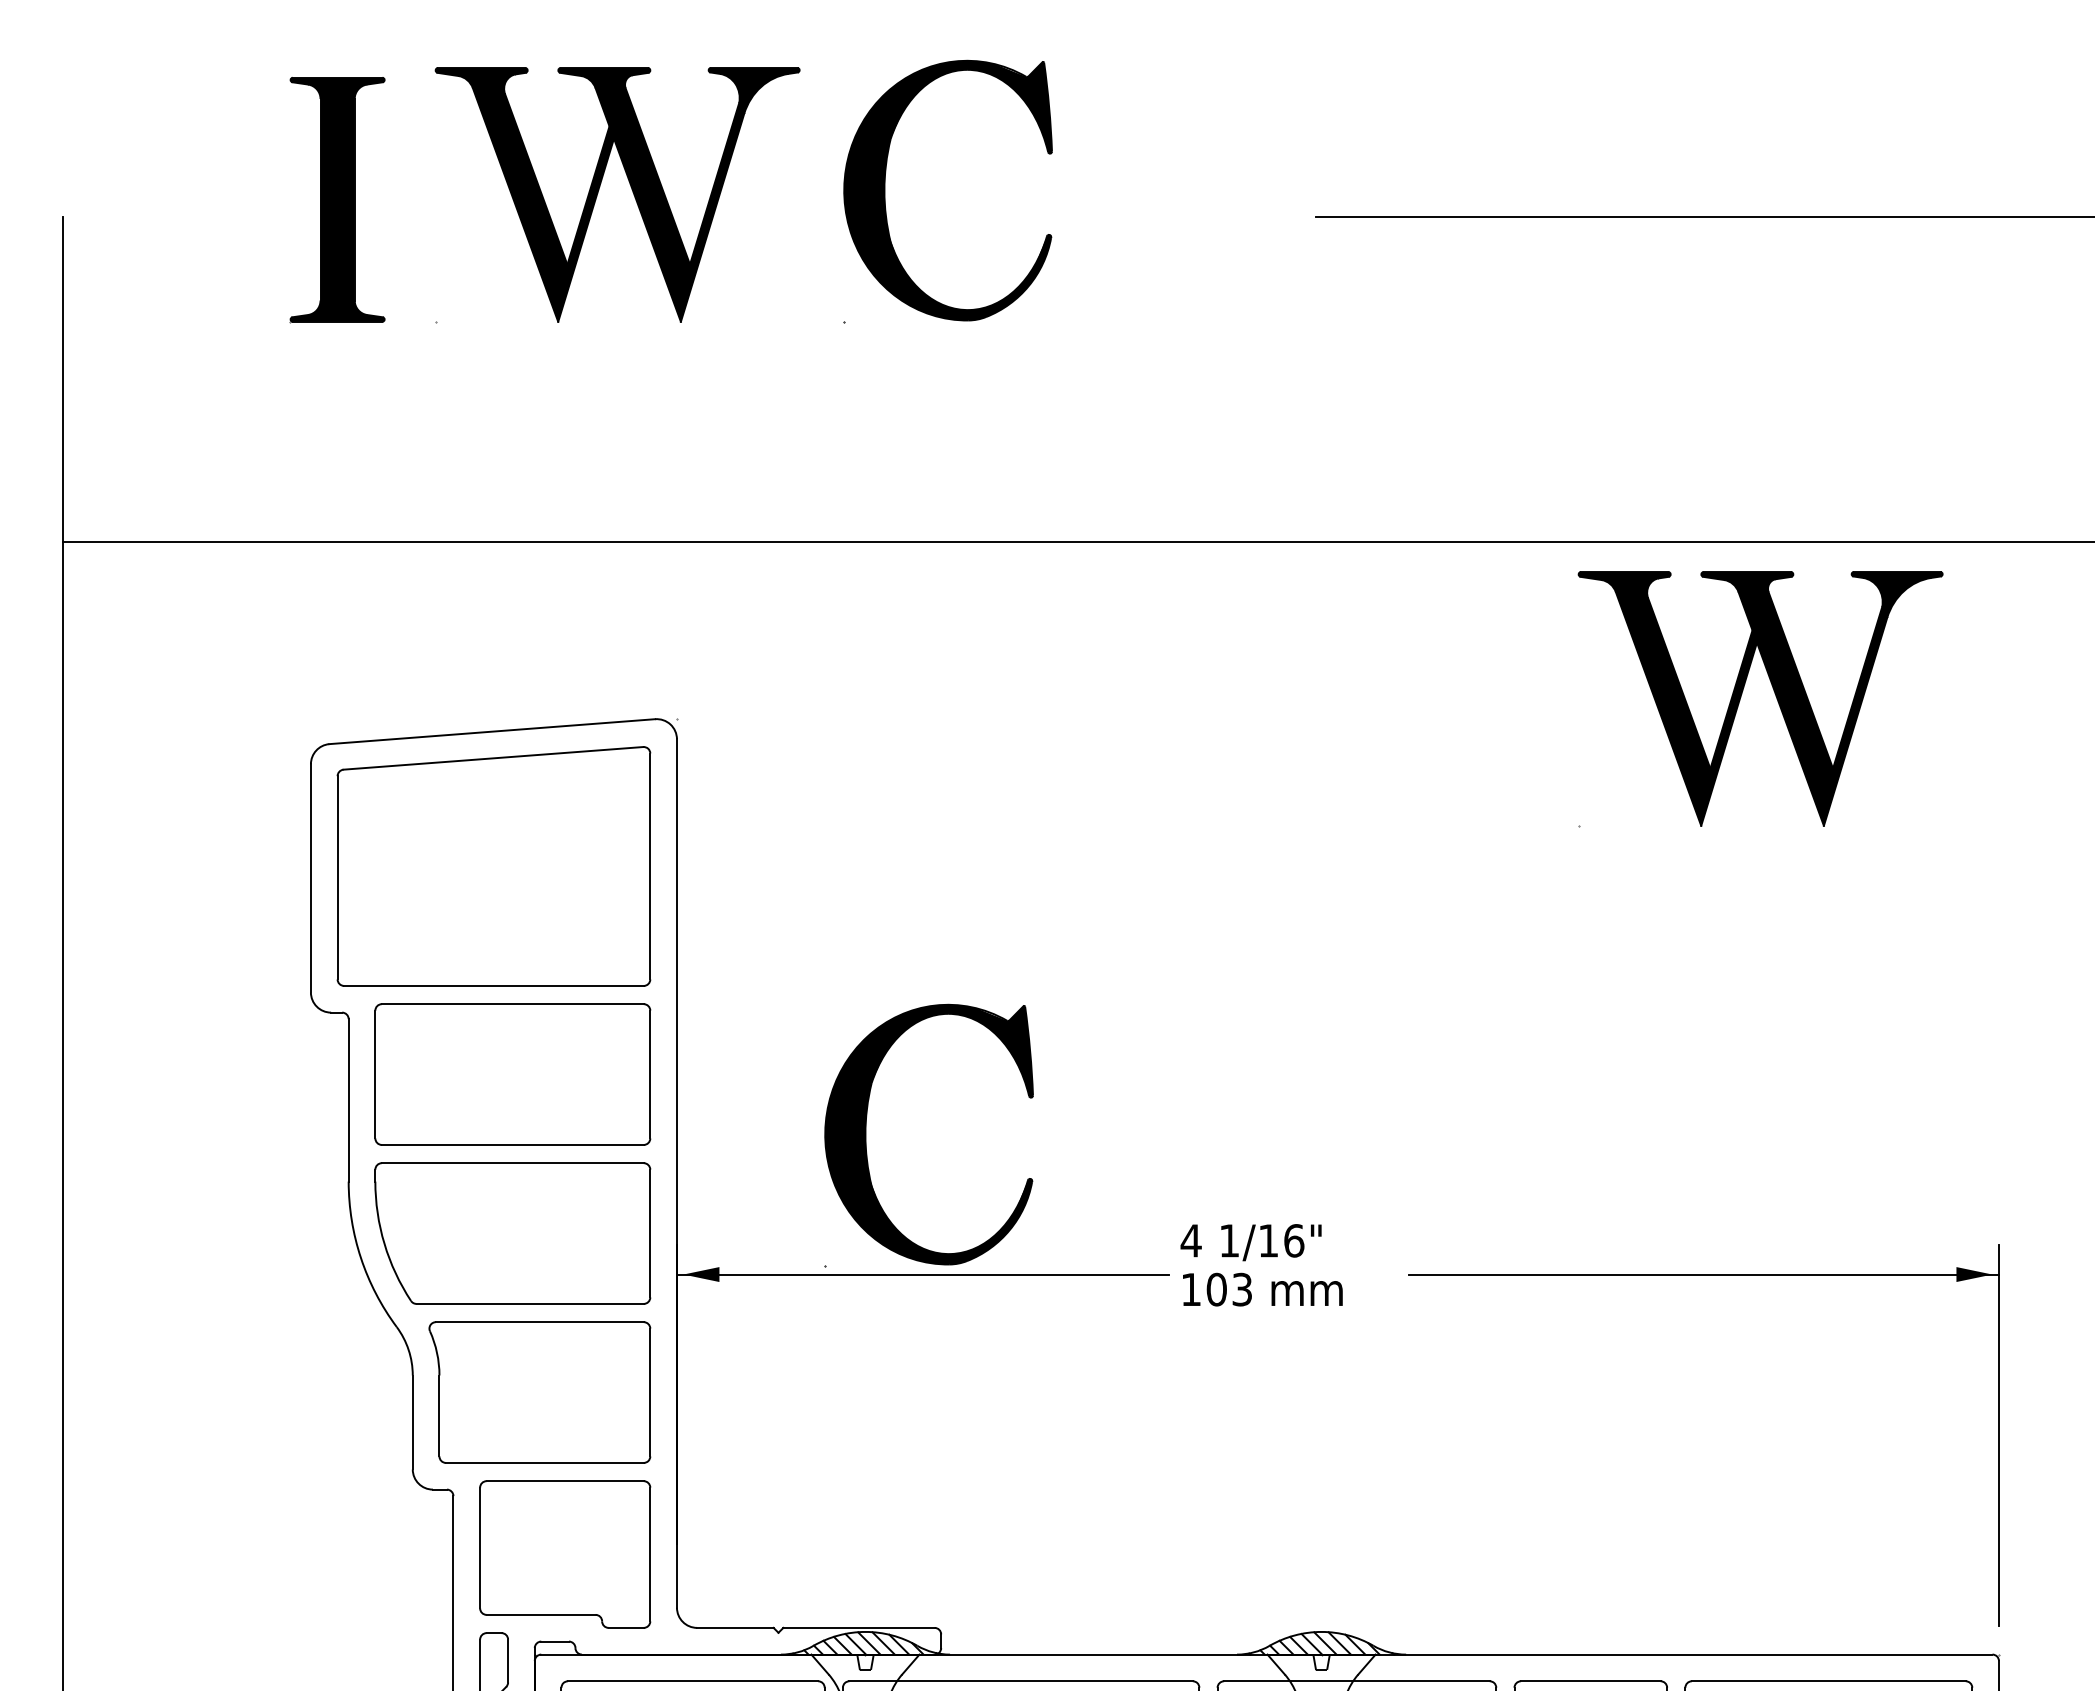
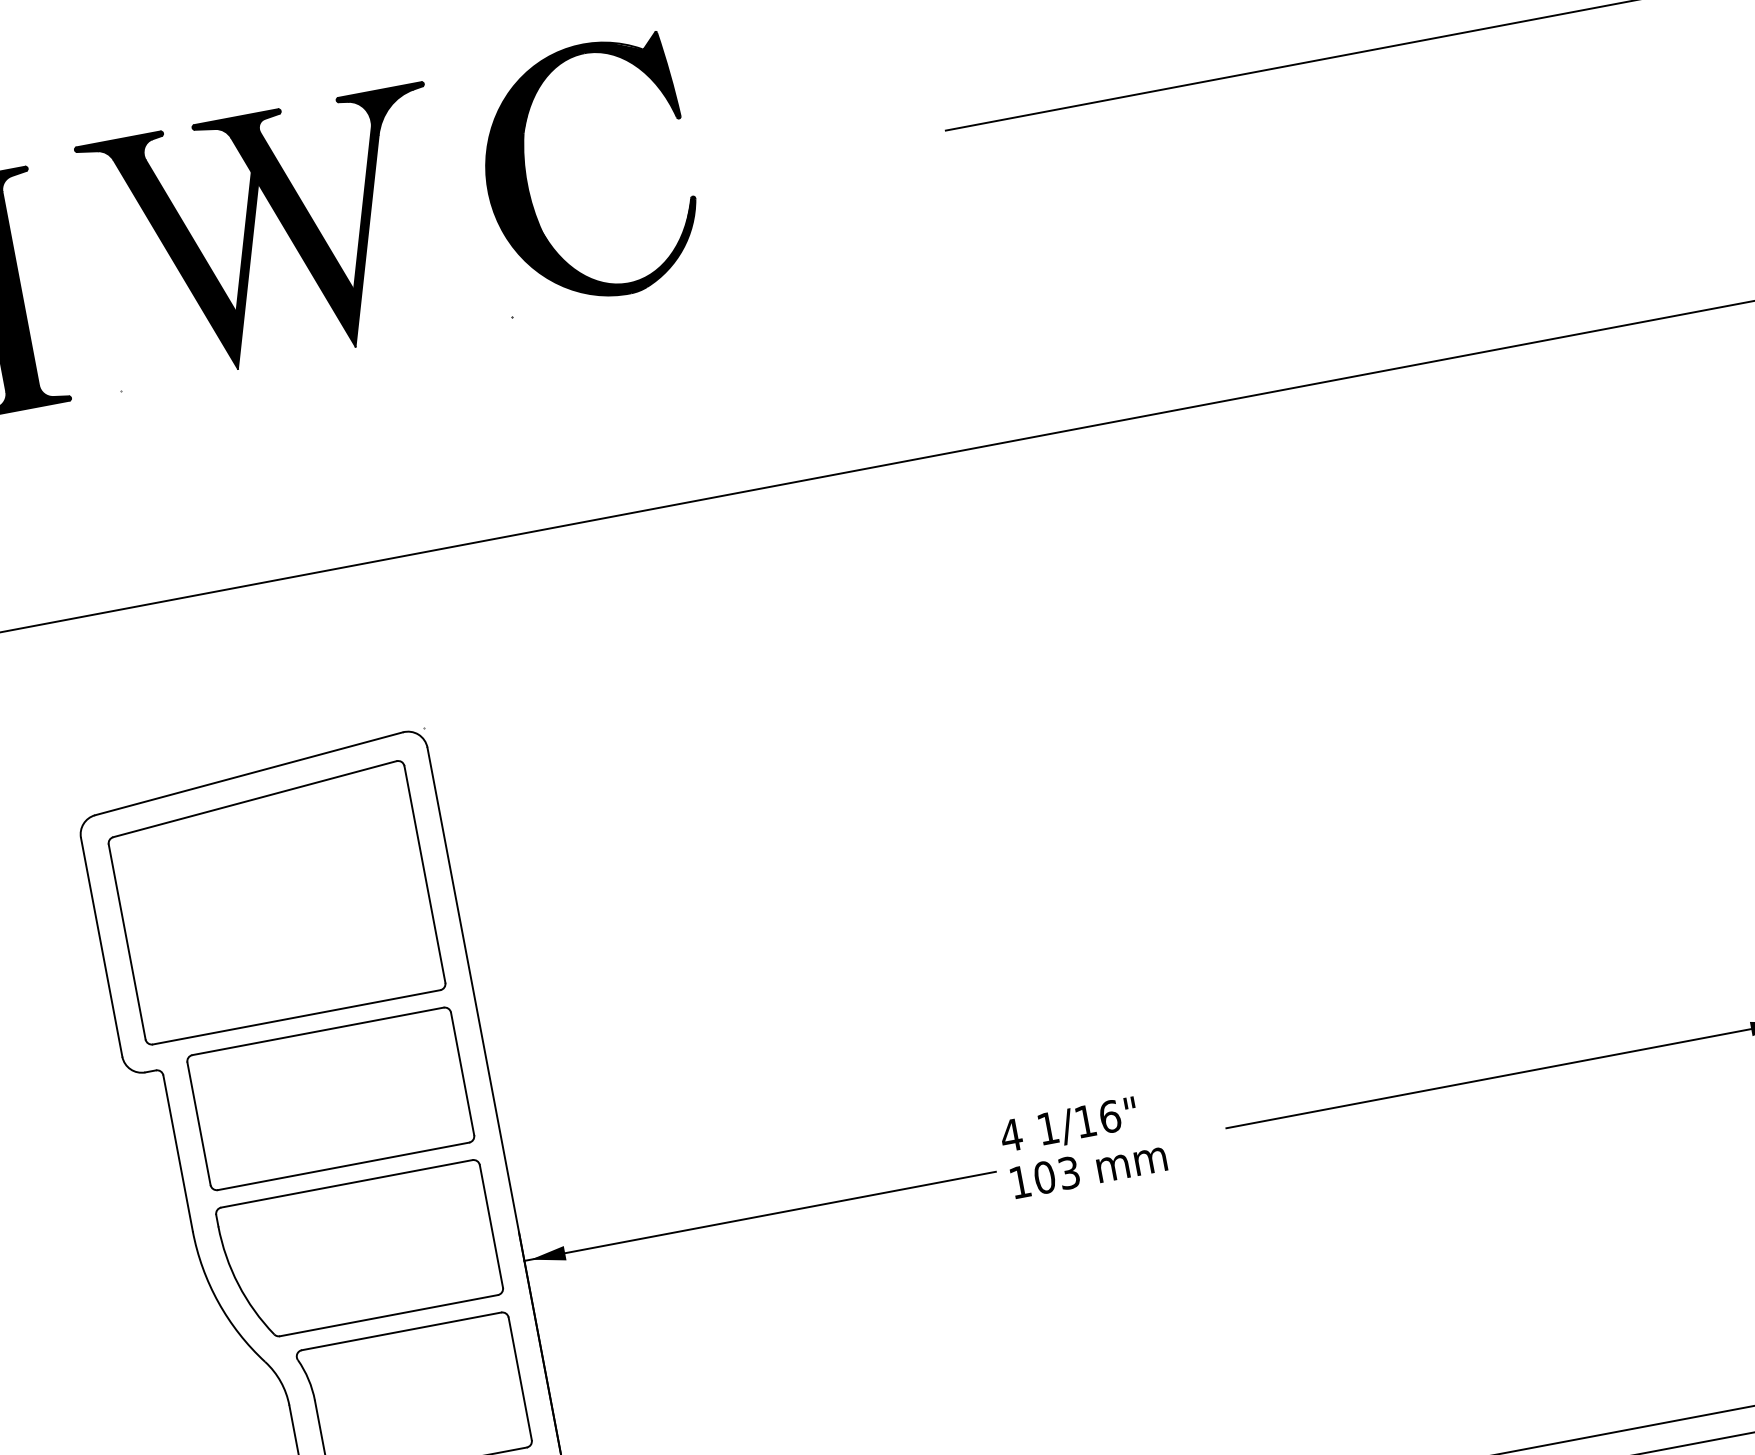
part: (1774, 693) -> (1471, 504), removed
part: (866, 1135) -> (680, 1093), removed

